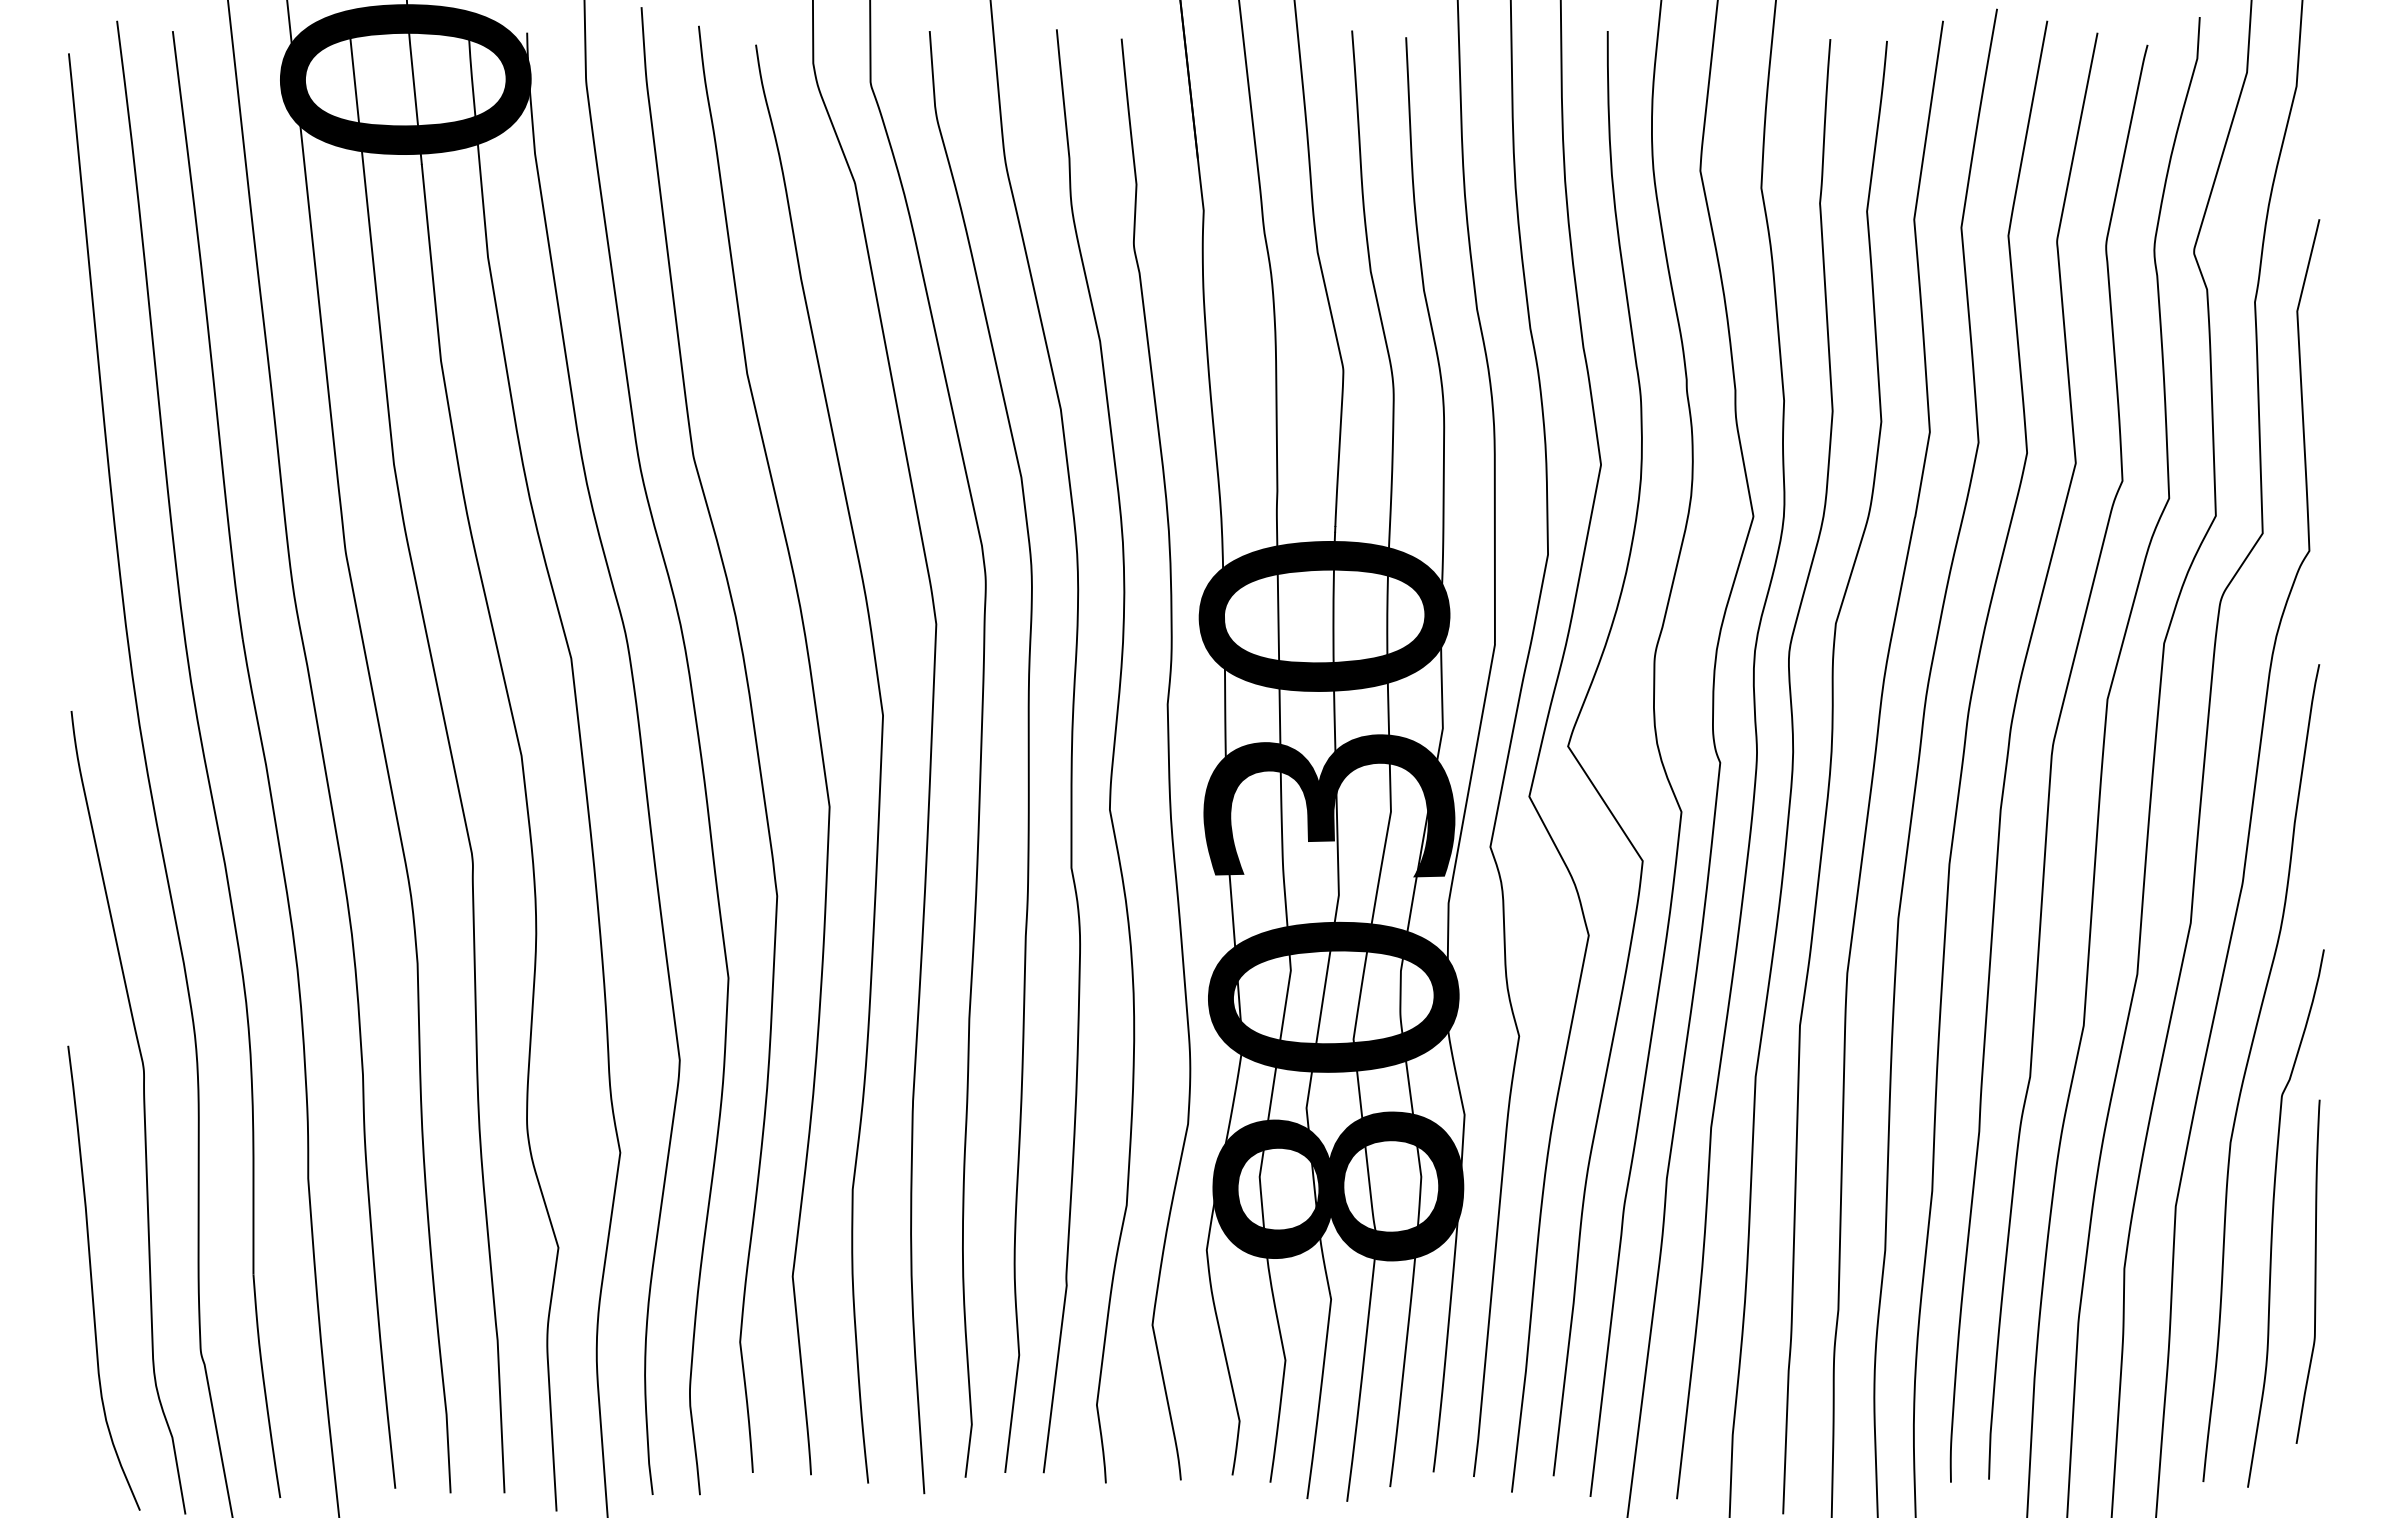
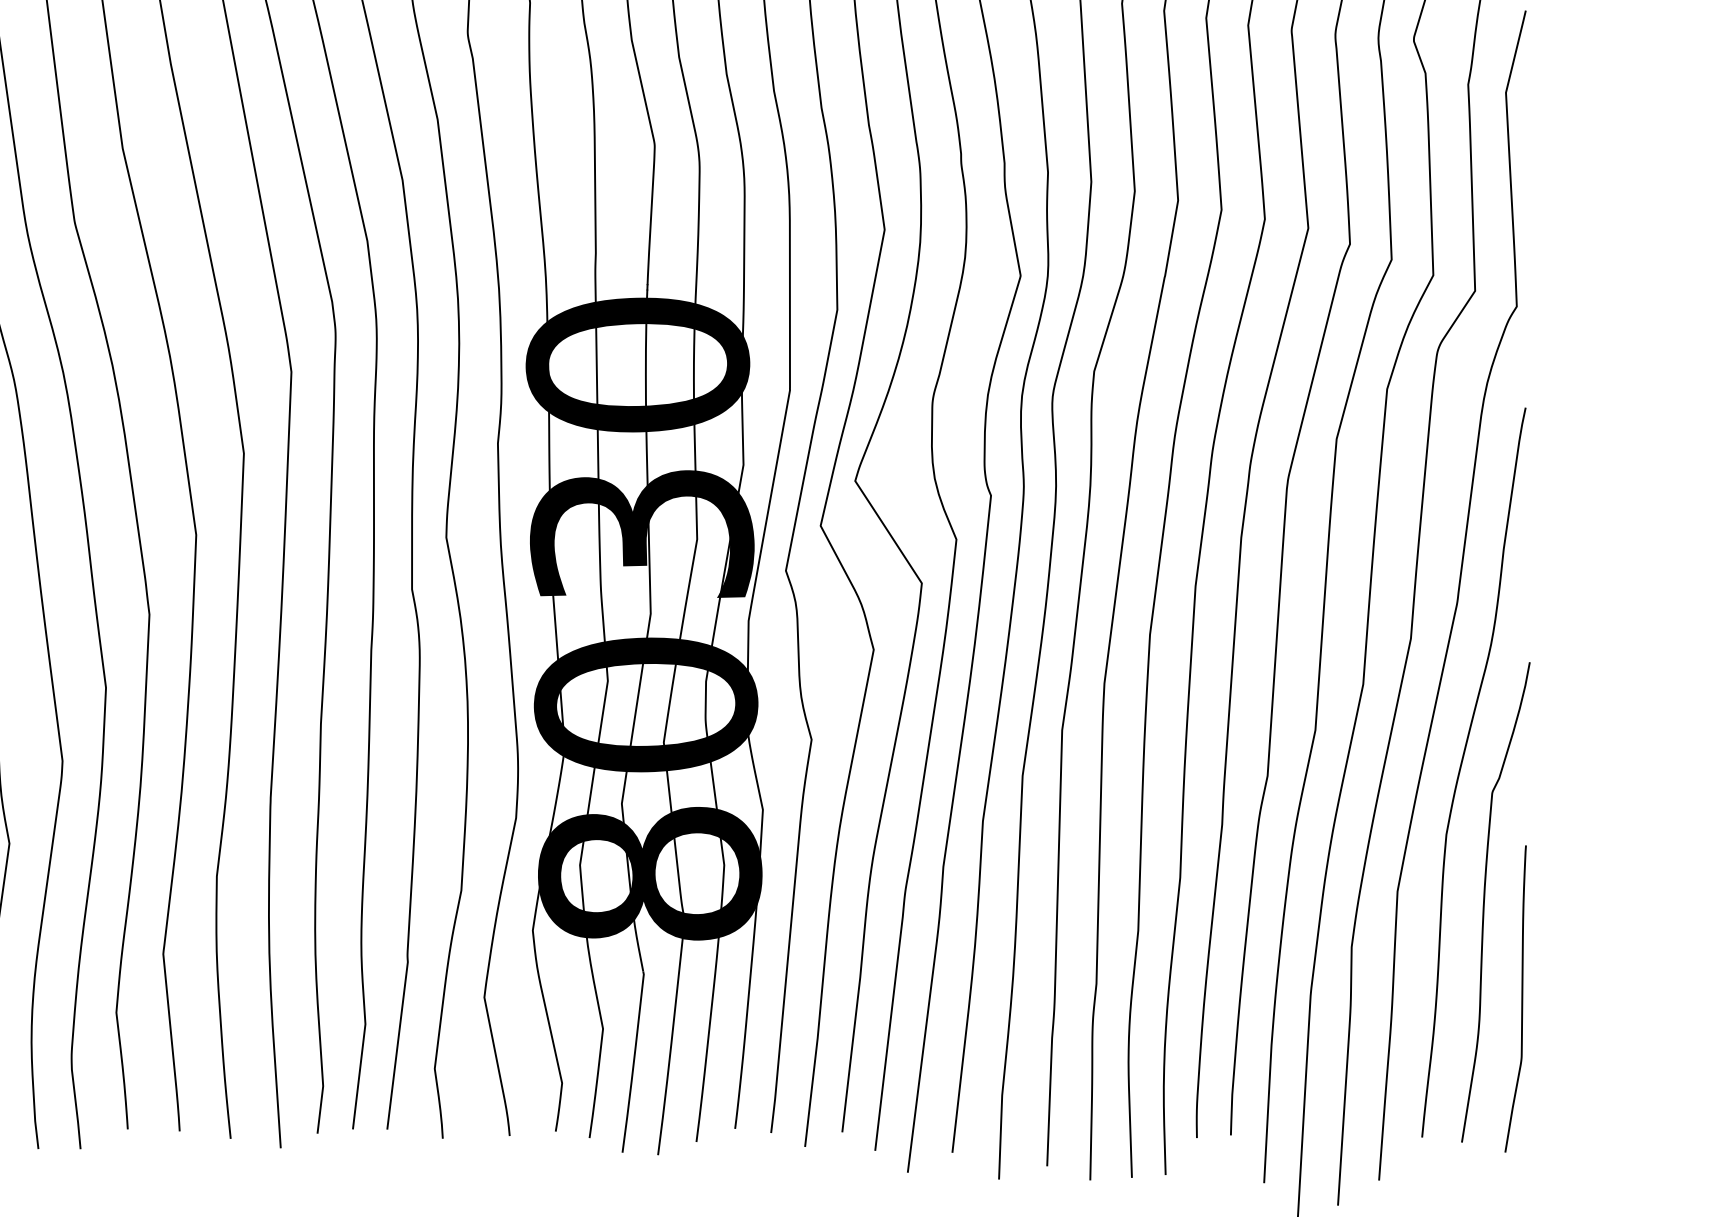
curve: (2314, 1271) -> (1521, 998), moved

